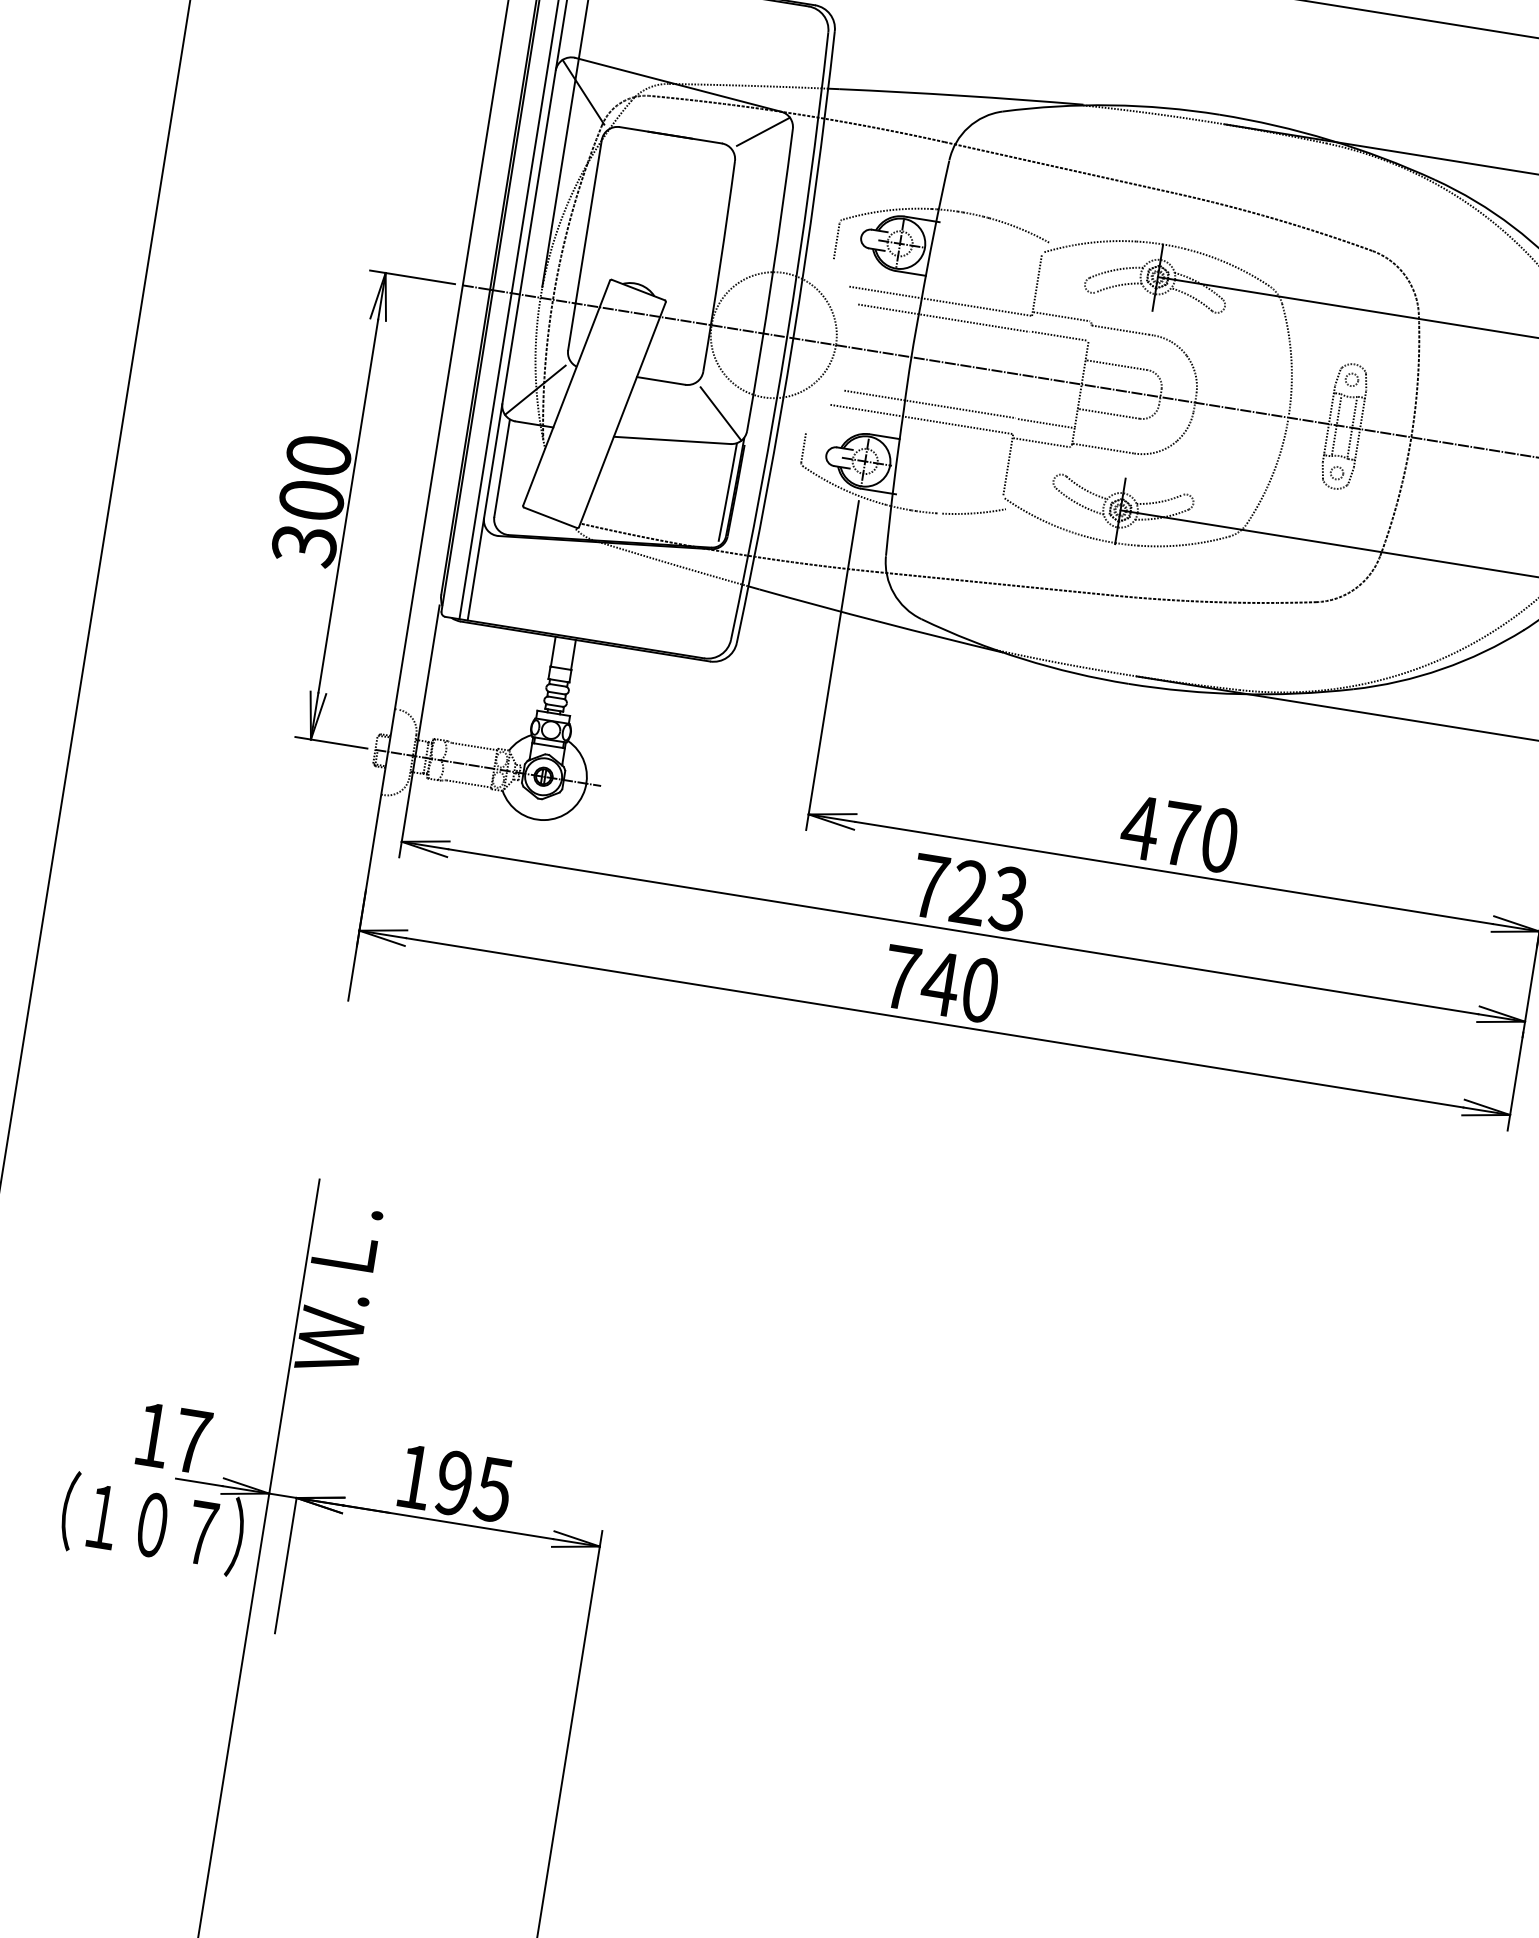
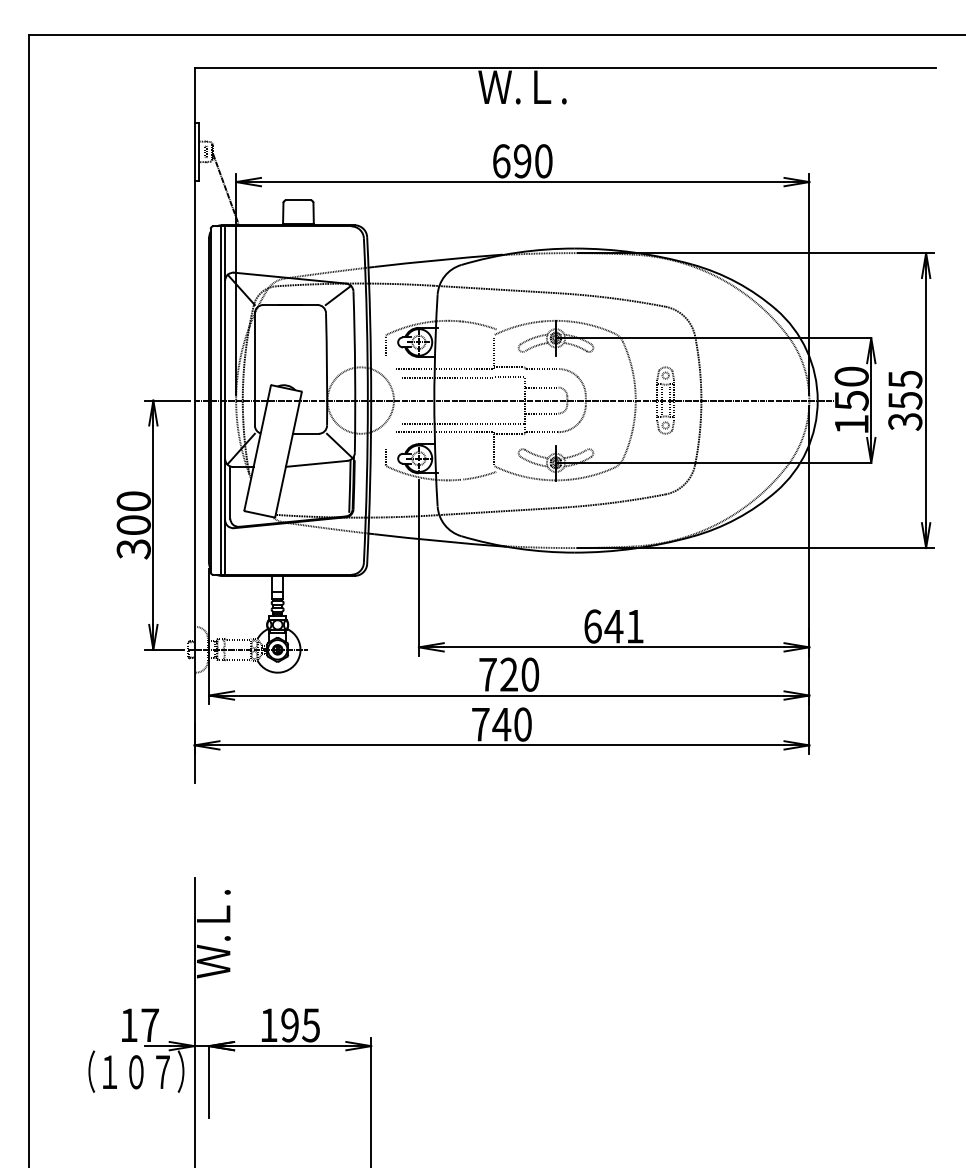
text: (1179, 833) -> (613, 626), 470 -> 641
text: (1009, 898) -> (530, 674), 723 -> 720

